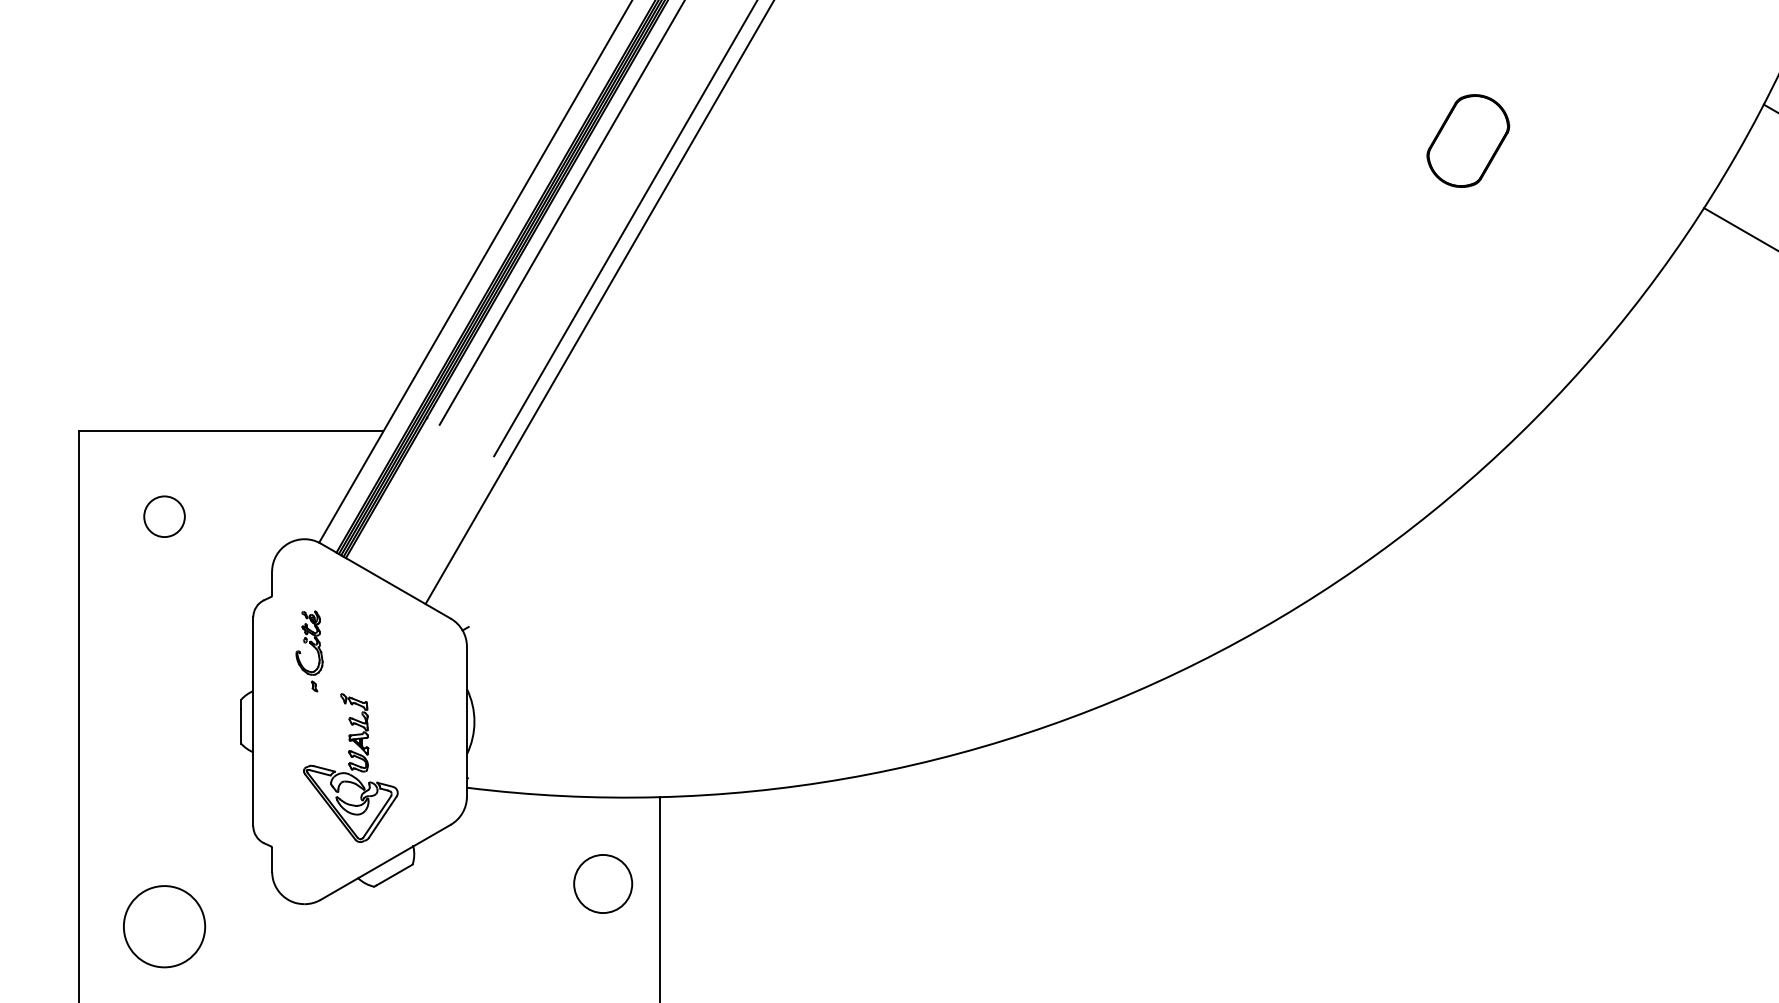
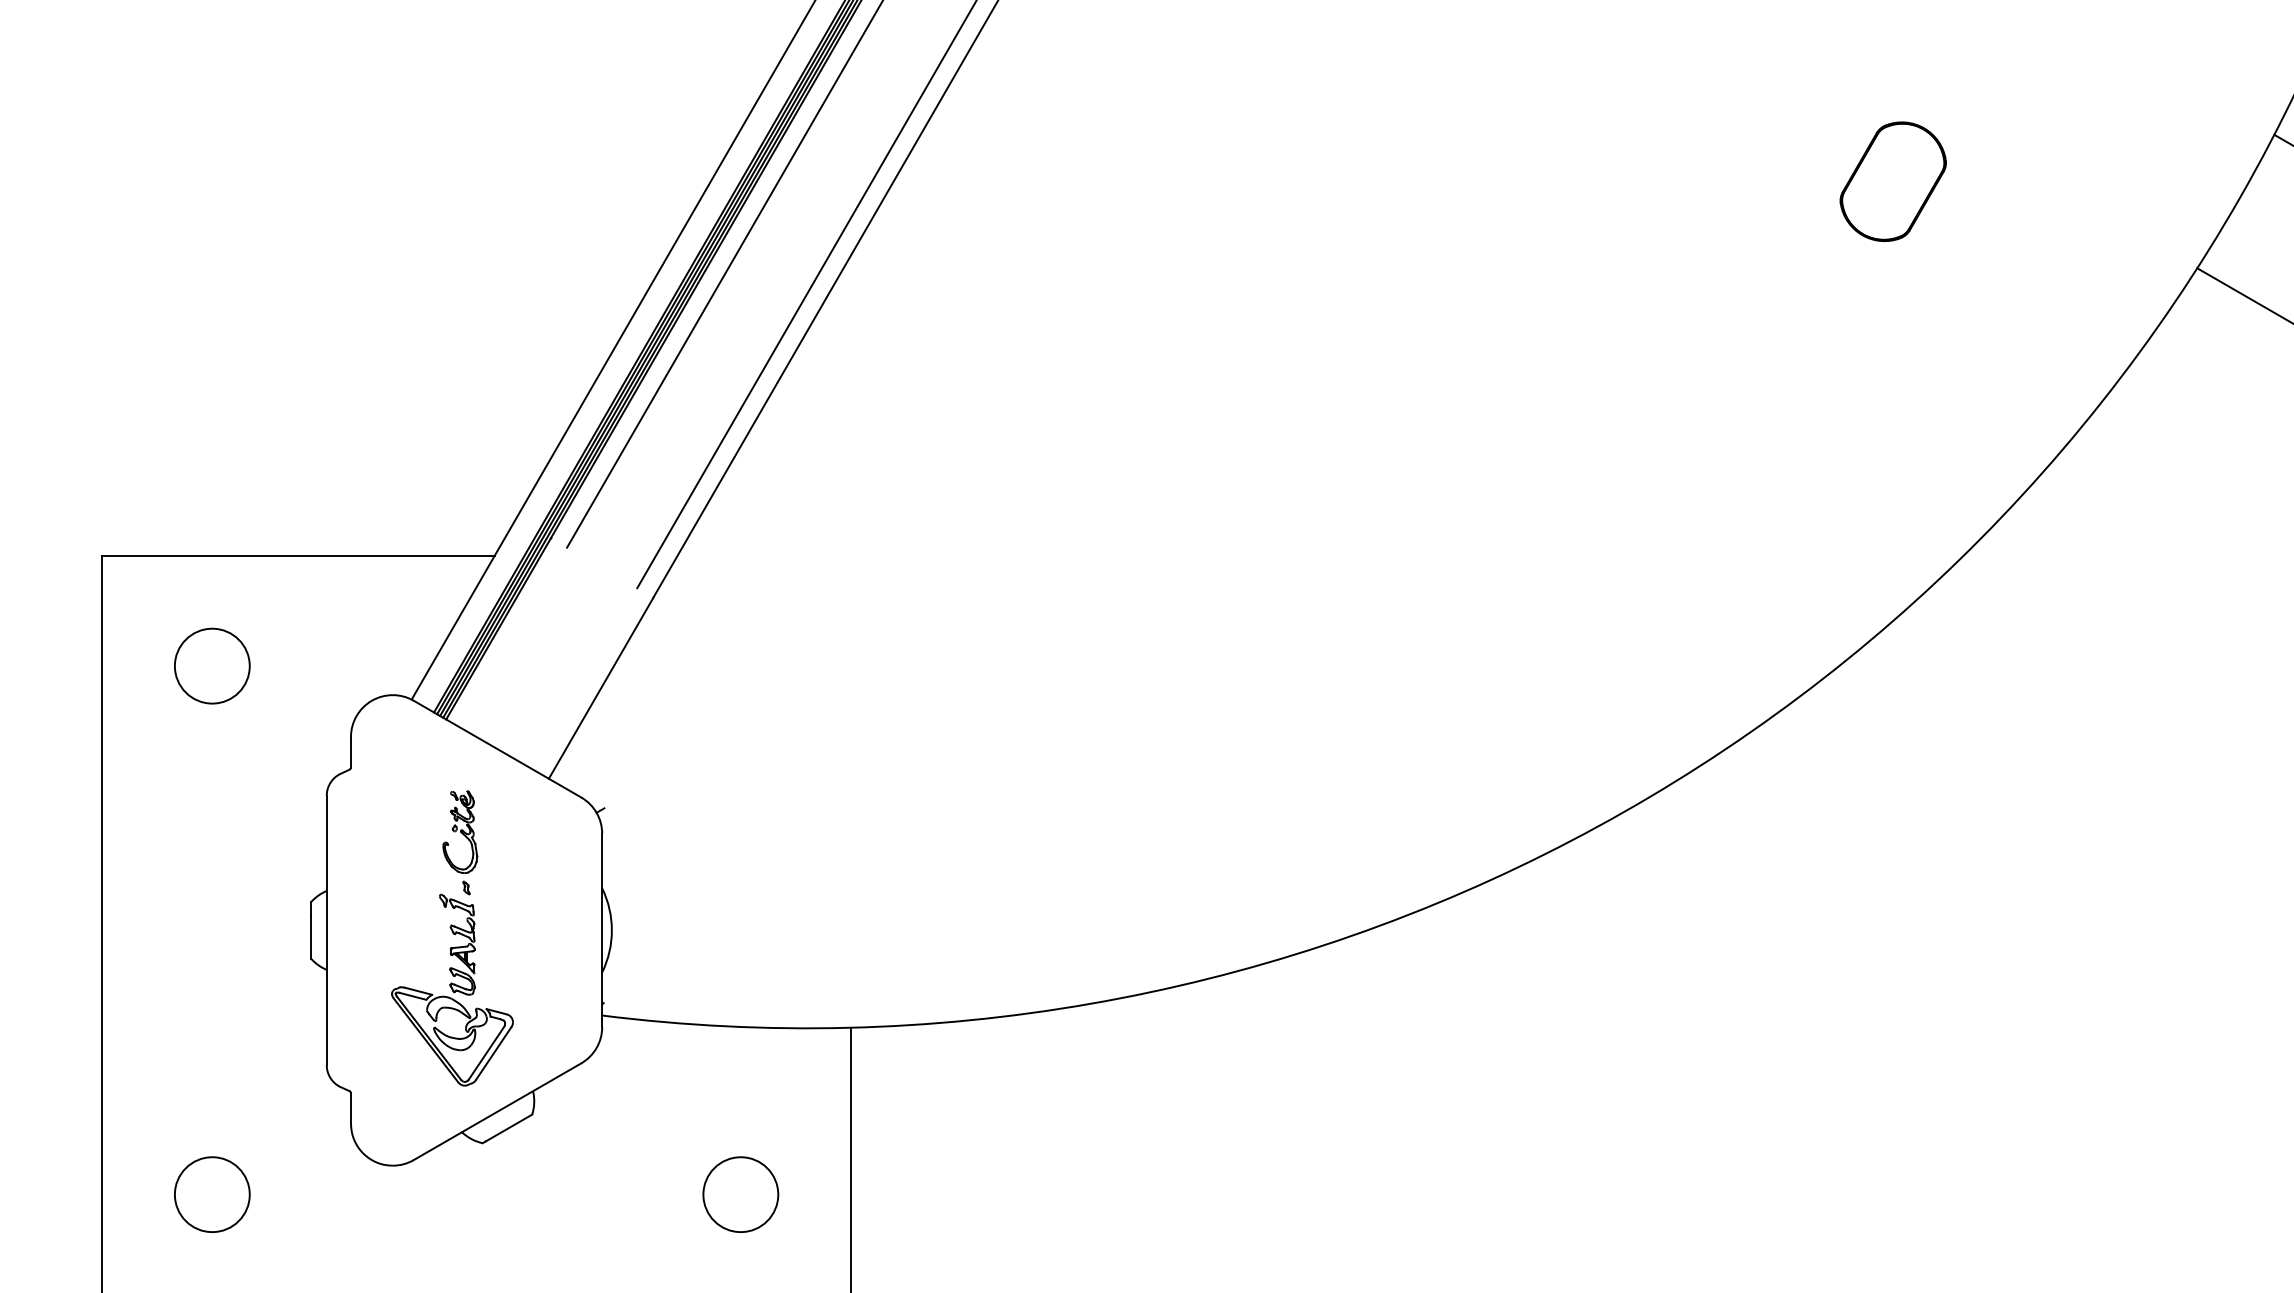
circle: (163, 516) -> (211, 665), size x1.43
part: (313, 647) -> (465, 837), moved
circle: (602, 883) -> (740, 1194), moved
circle: (164, 926) -> (212, 1194), size x0.71

